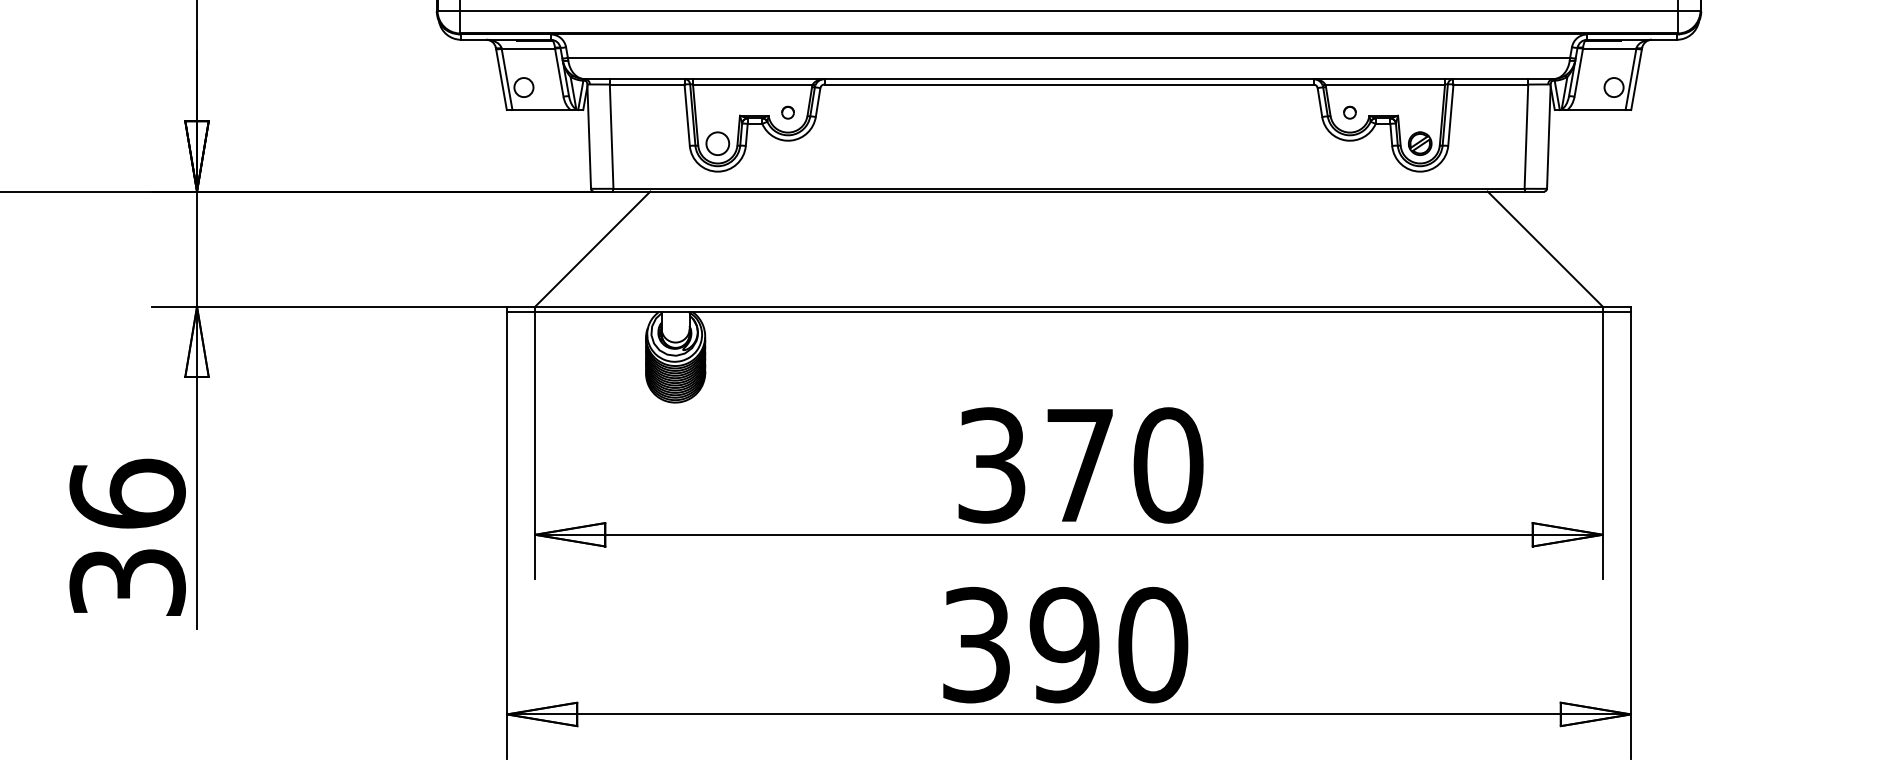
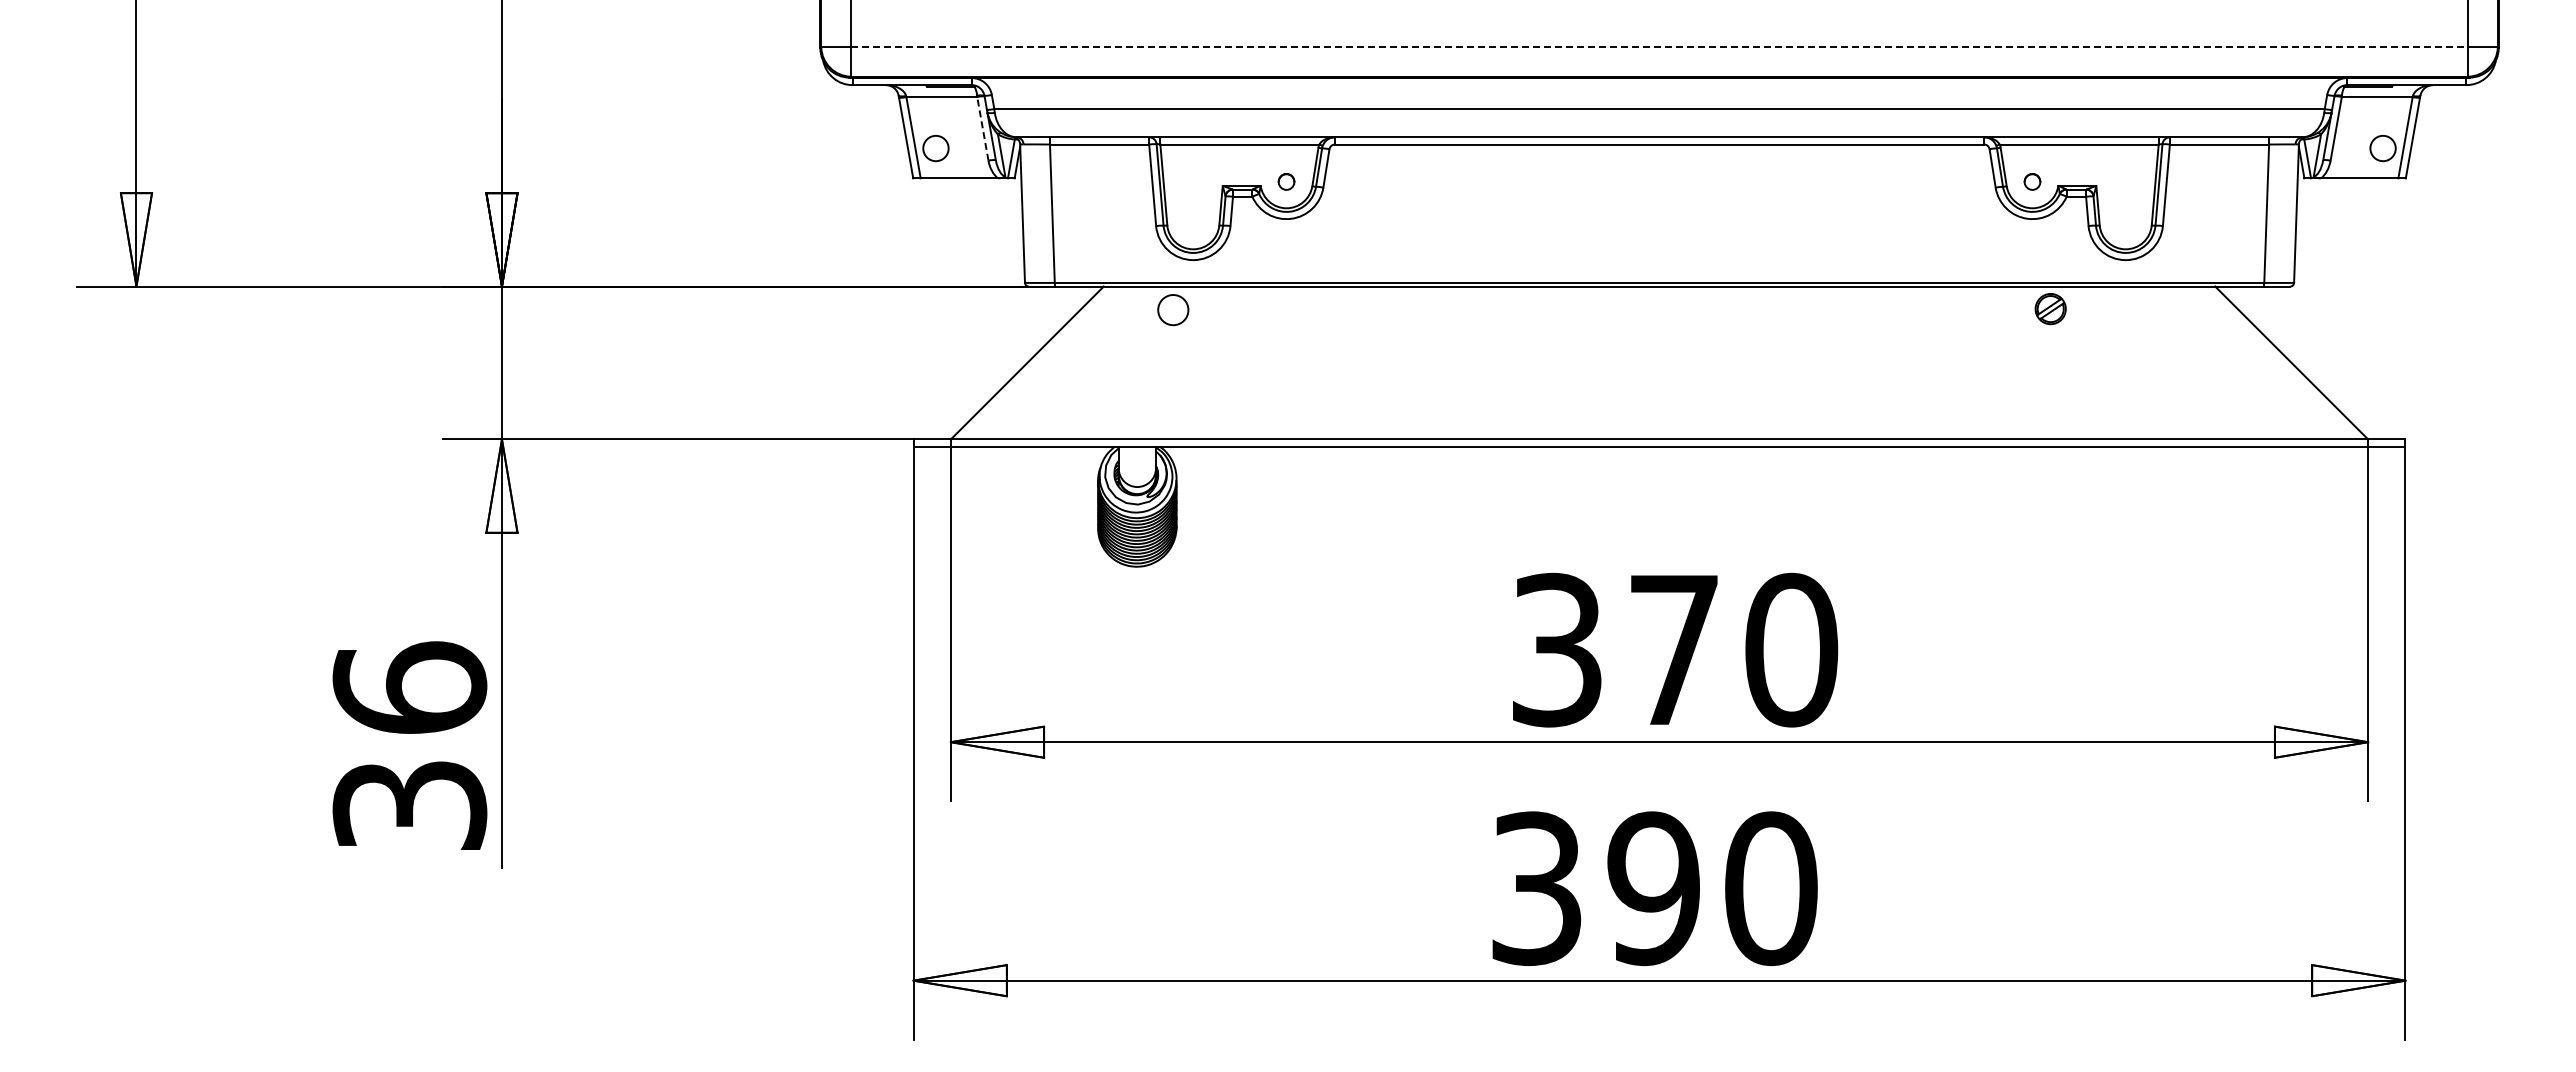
line: (1069, 11) -> (1659, 47), solid -> dashed
line: (559, 72) -> (982, 128), solid -> dashed
circle: (717, 144) -> (1173, 310), moved
part: (1420, 144) -> (2050, 309), moved

